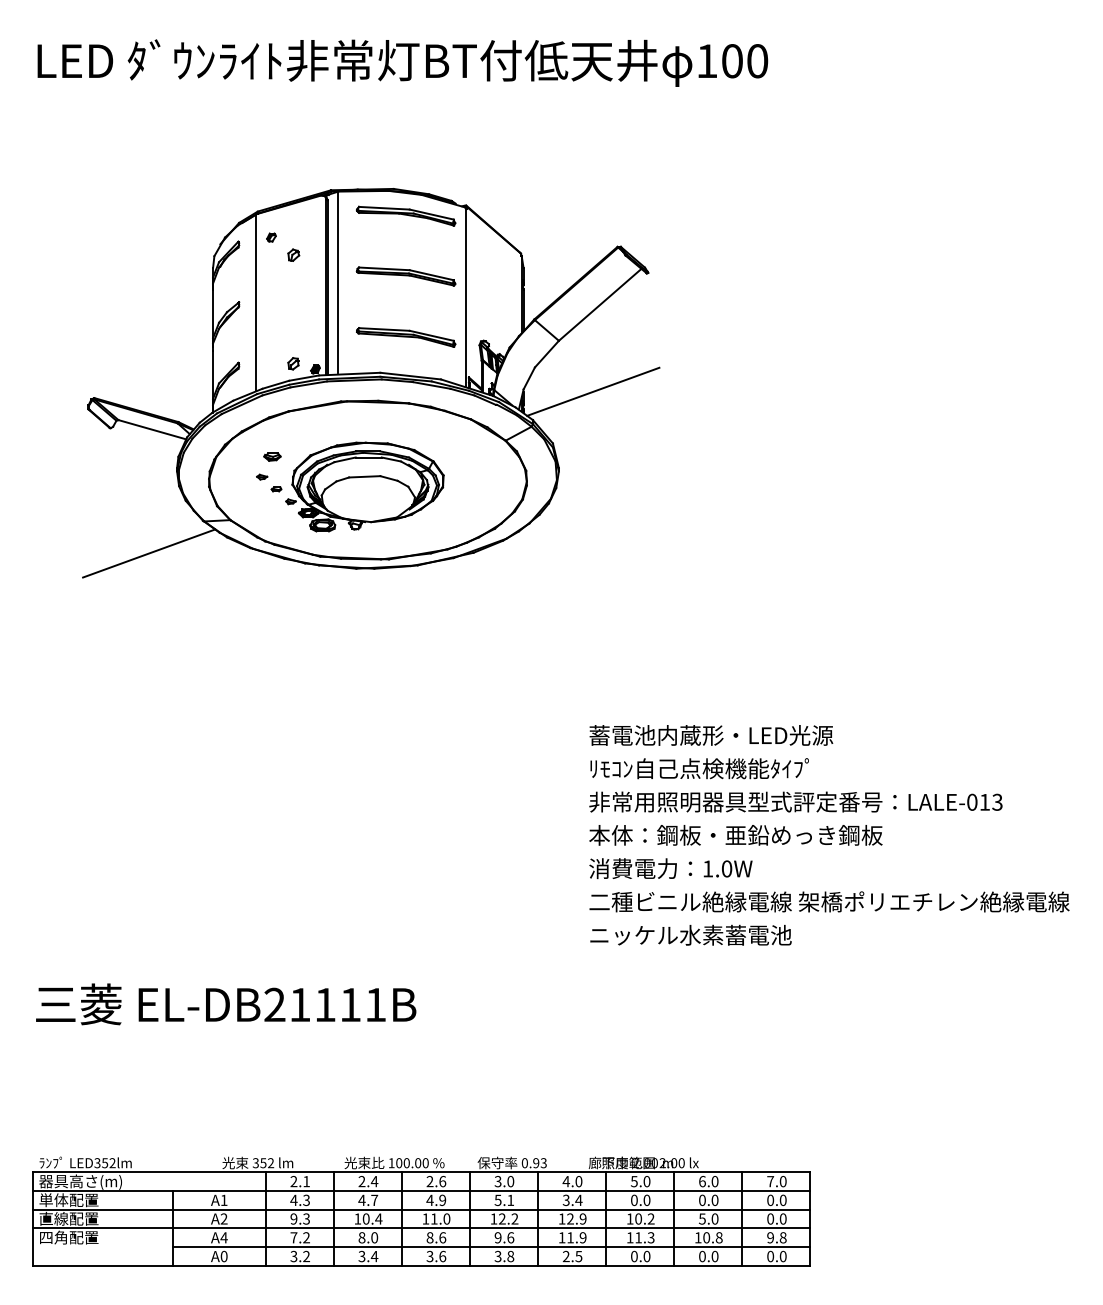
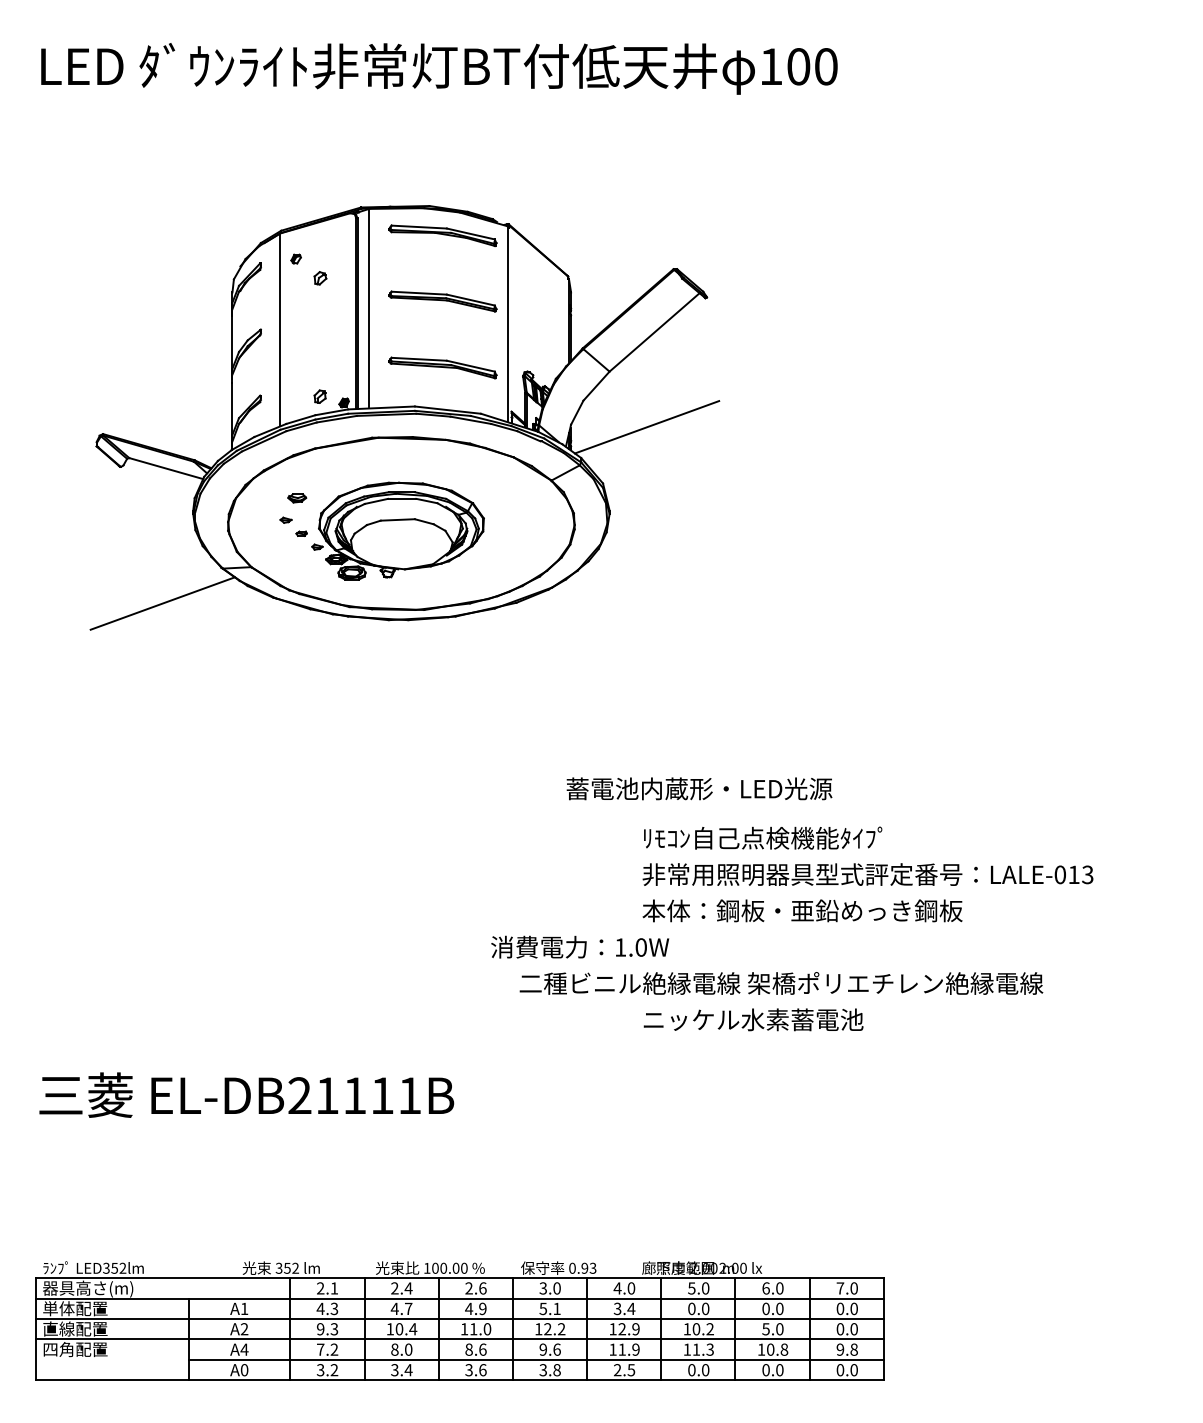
text: (711, 735) -> (699, 788), moved
text: (670, 868) -> (579, 947), moved
text: (829, 901) -> (781, 983), moved

